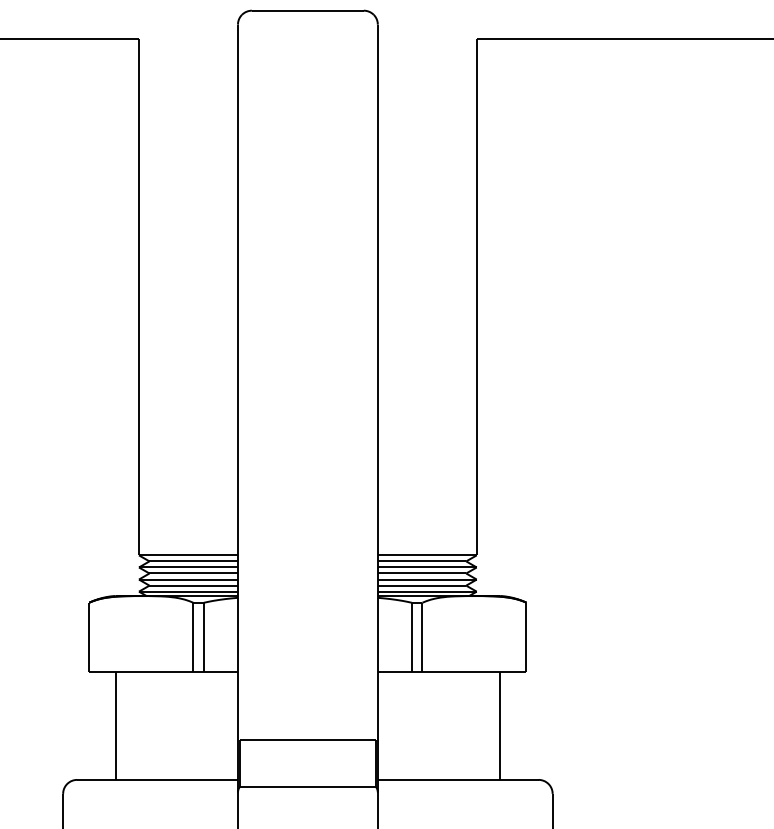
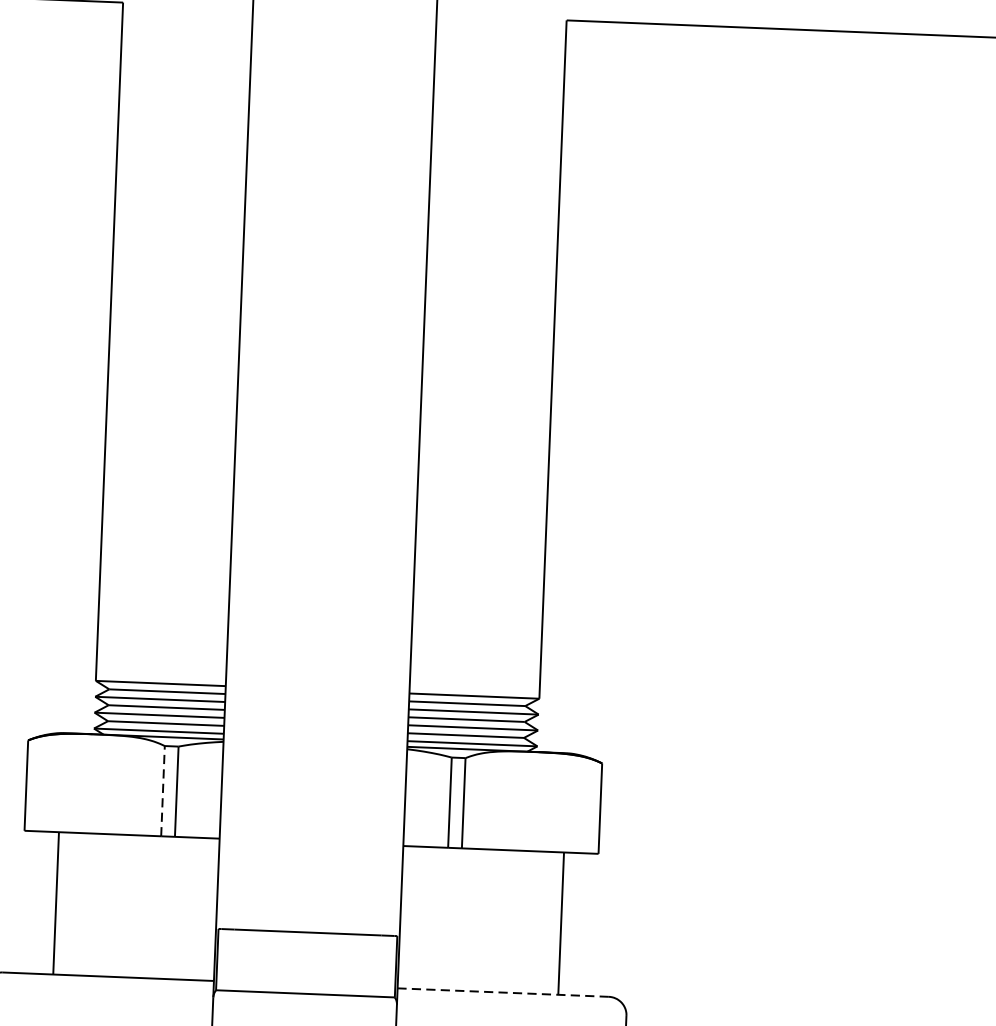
line: (193, 636) -> (163, 790), solid -> dashed
line: (457, 779) -> (502, 992), solid -> dashed

